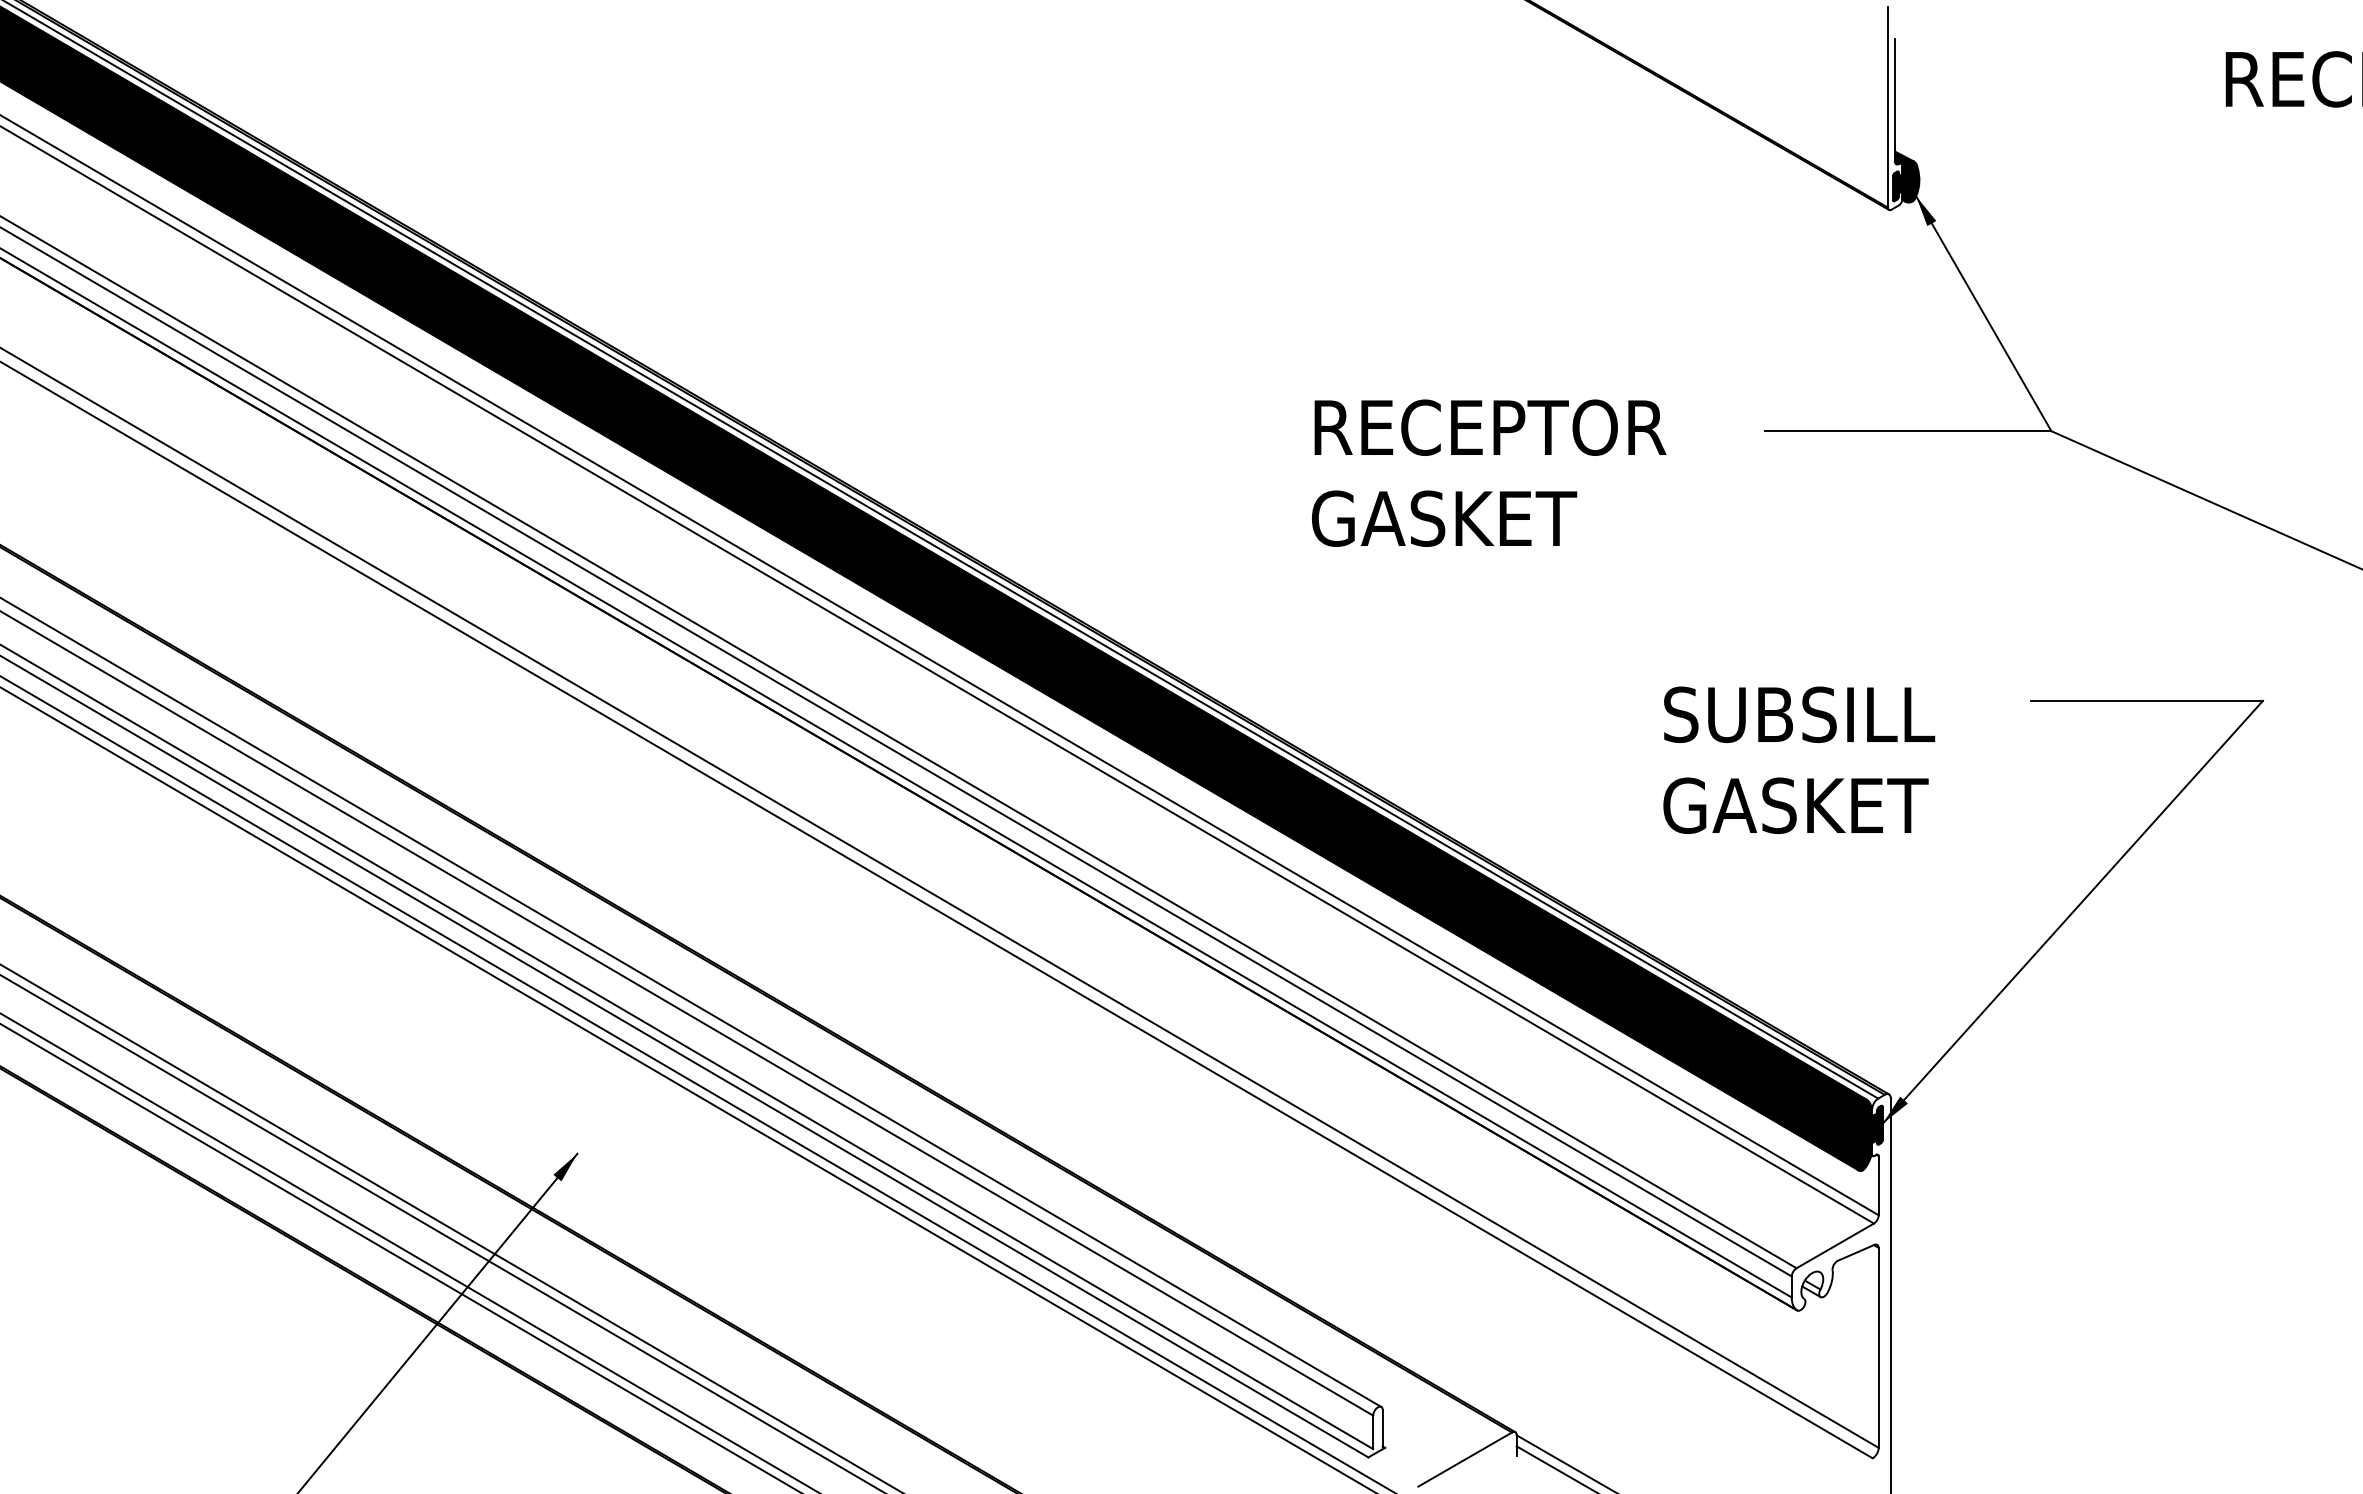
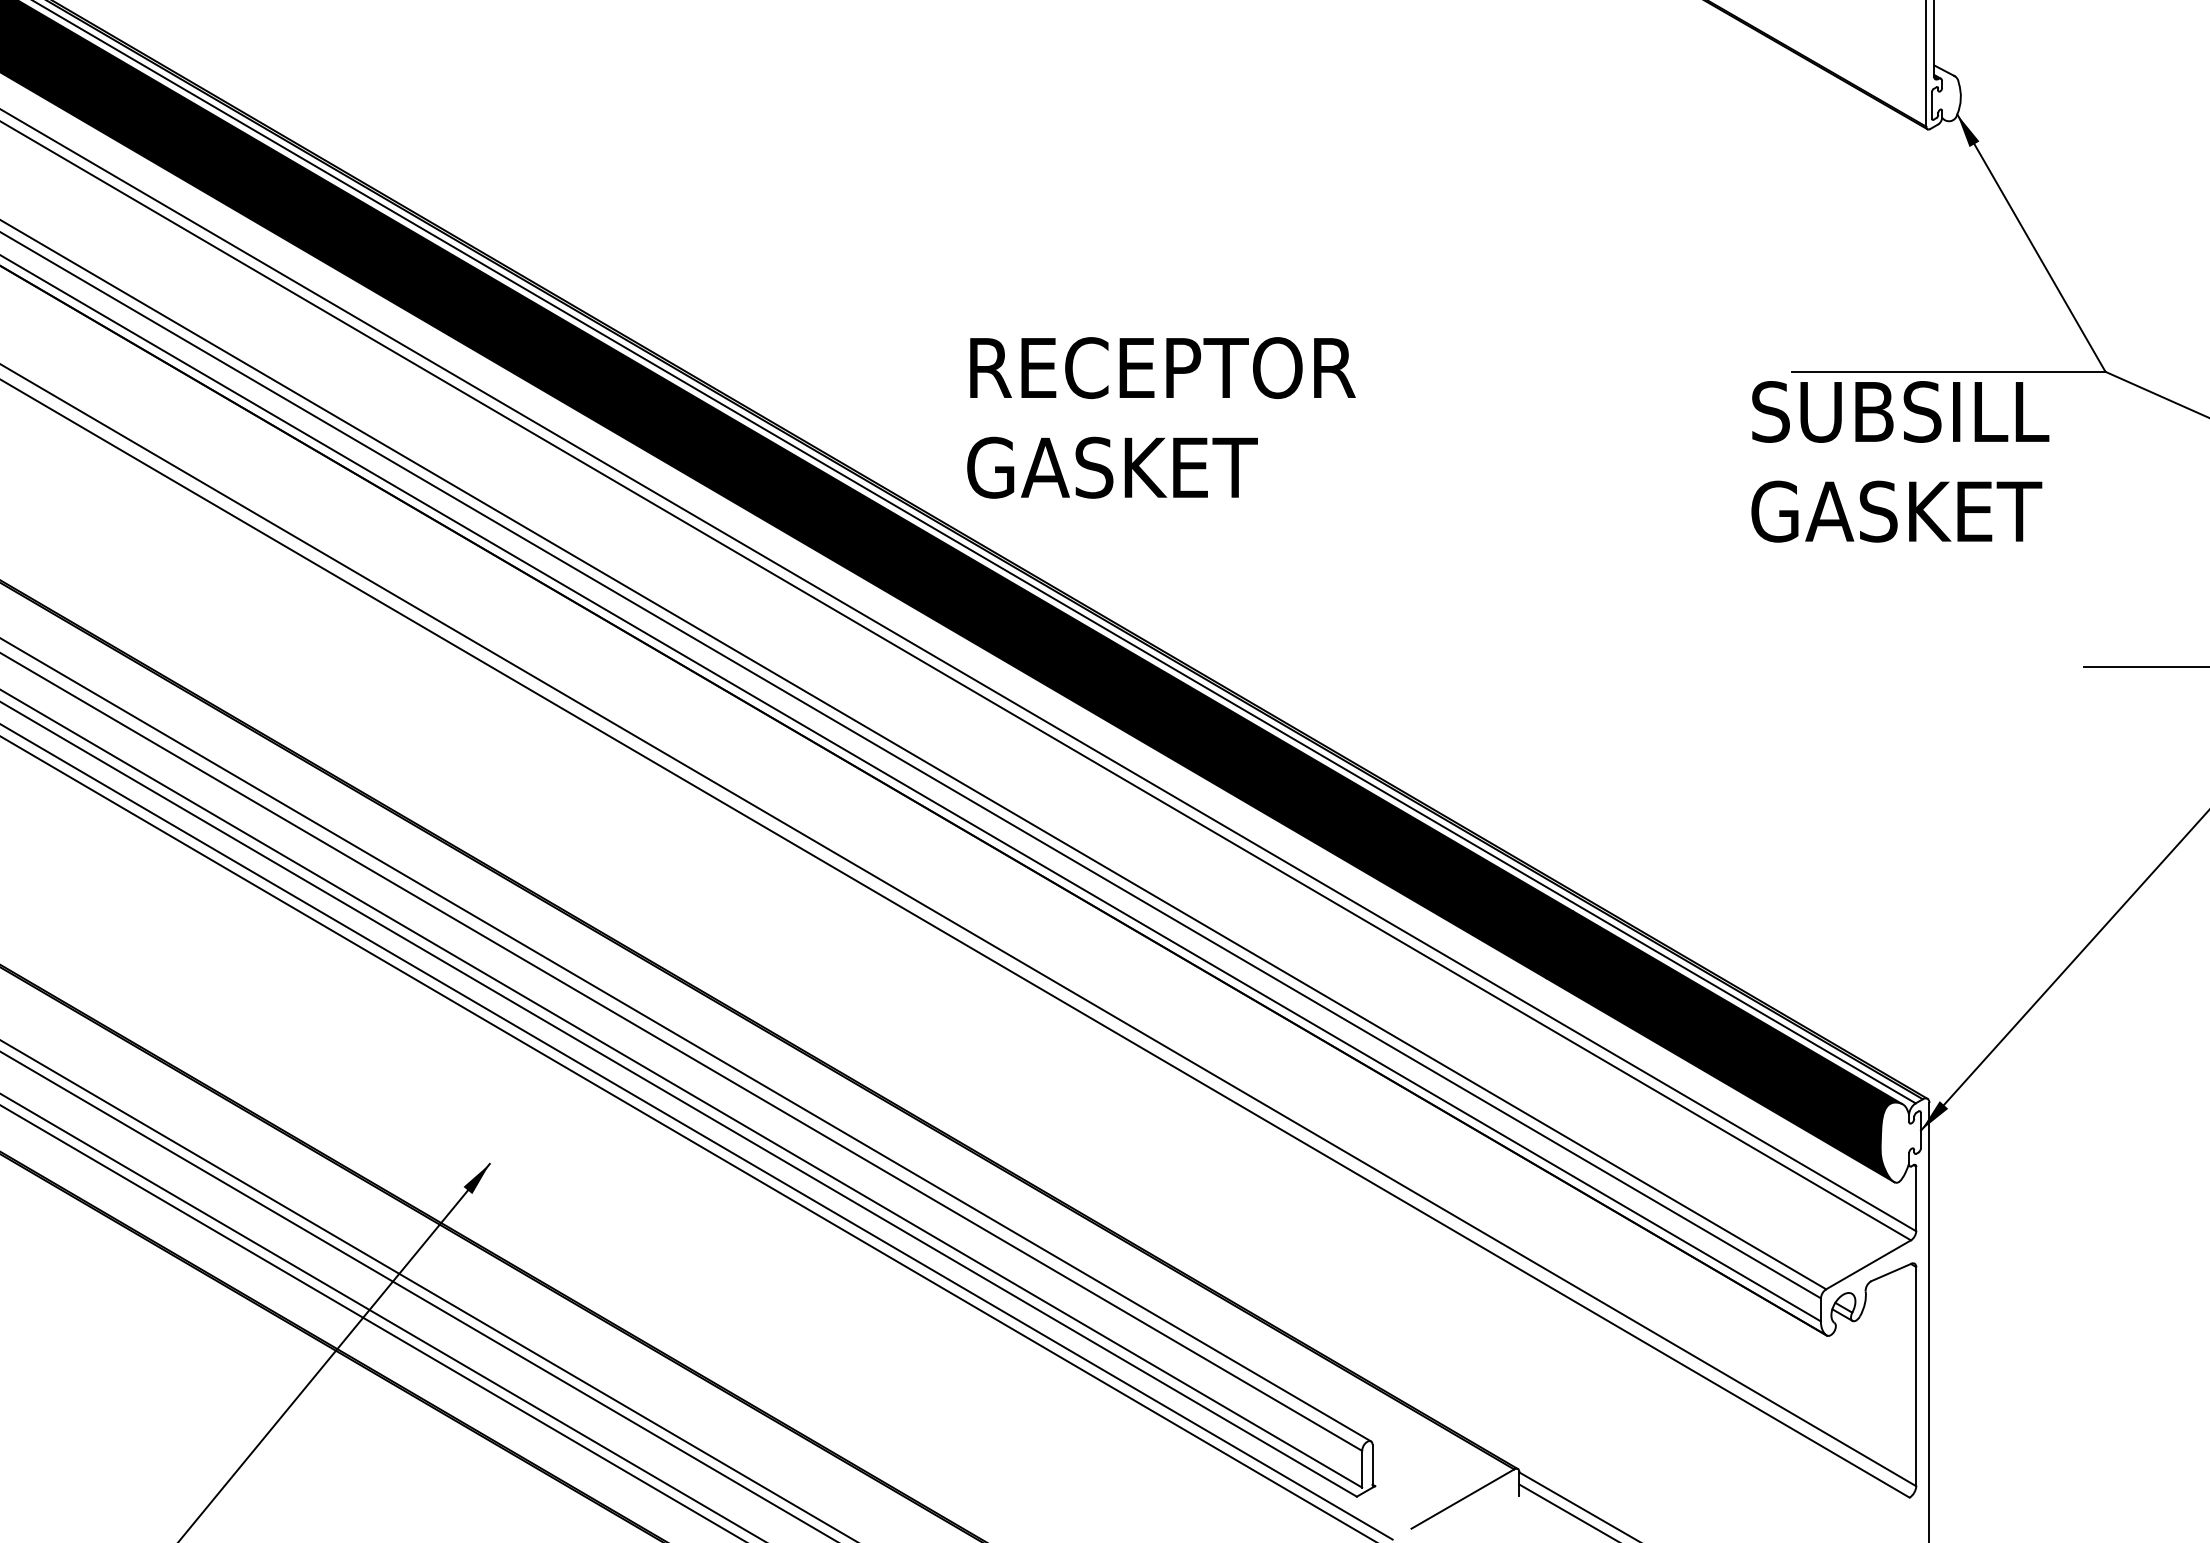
fill: (1906, 176) -> (1946, 92), removed
text: (1489, 472) -> (1161, 417), moved
text: (1799, 759) -> (1900, 460), moved
fill: (1864, 1134) -> (1900, 1142), removed

